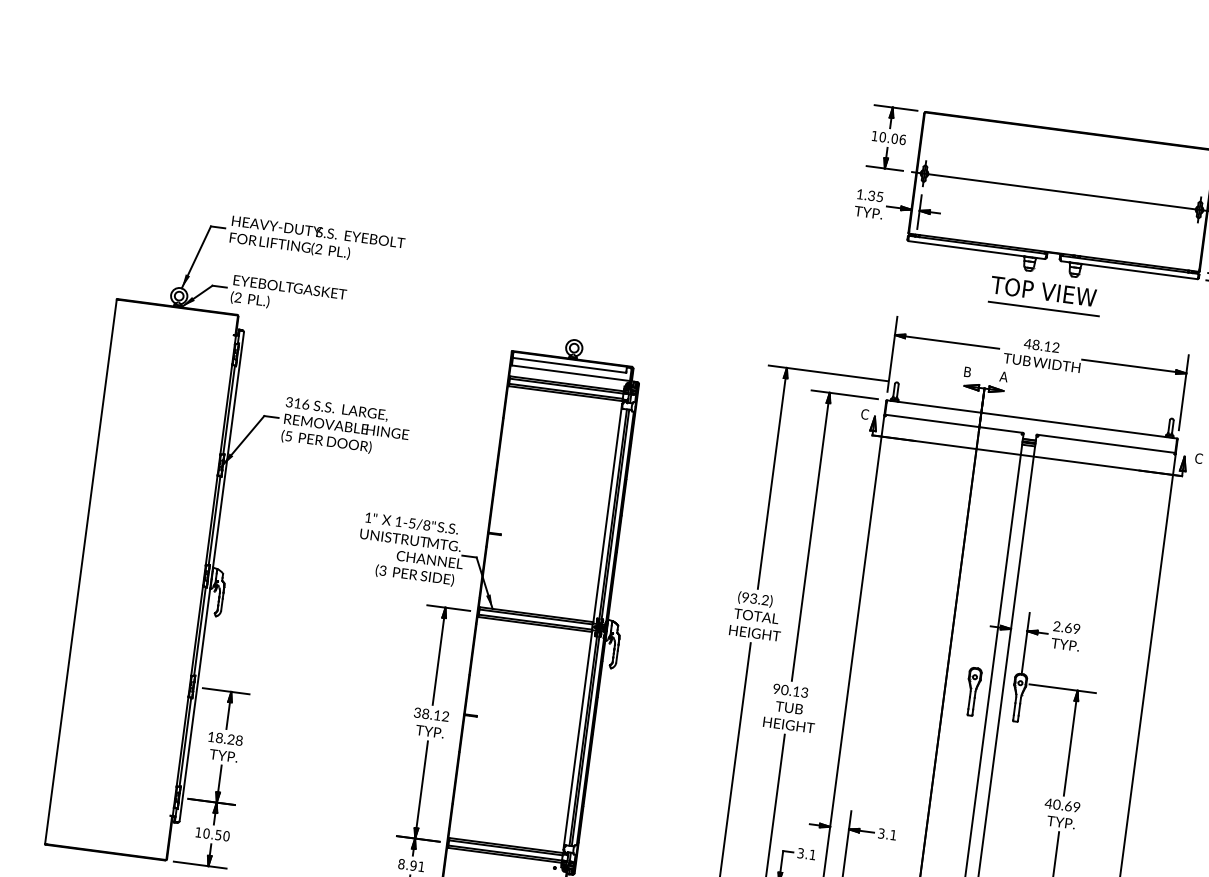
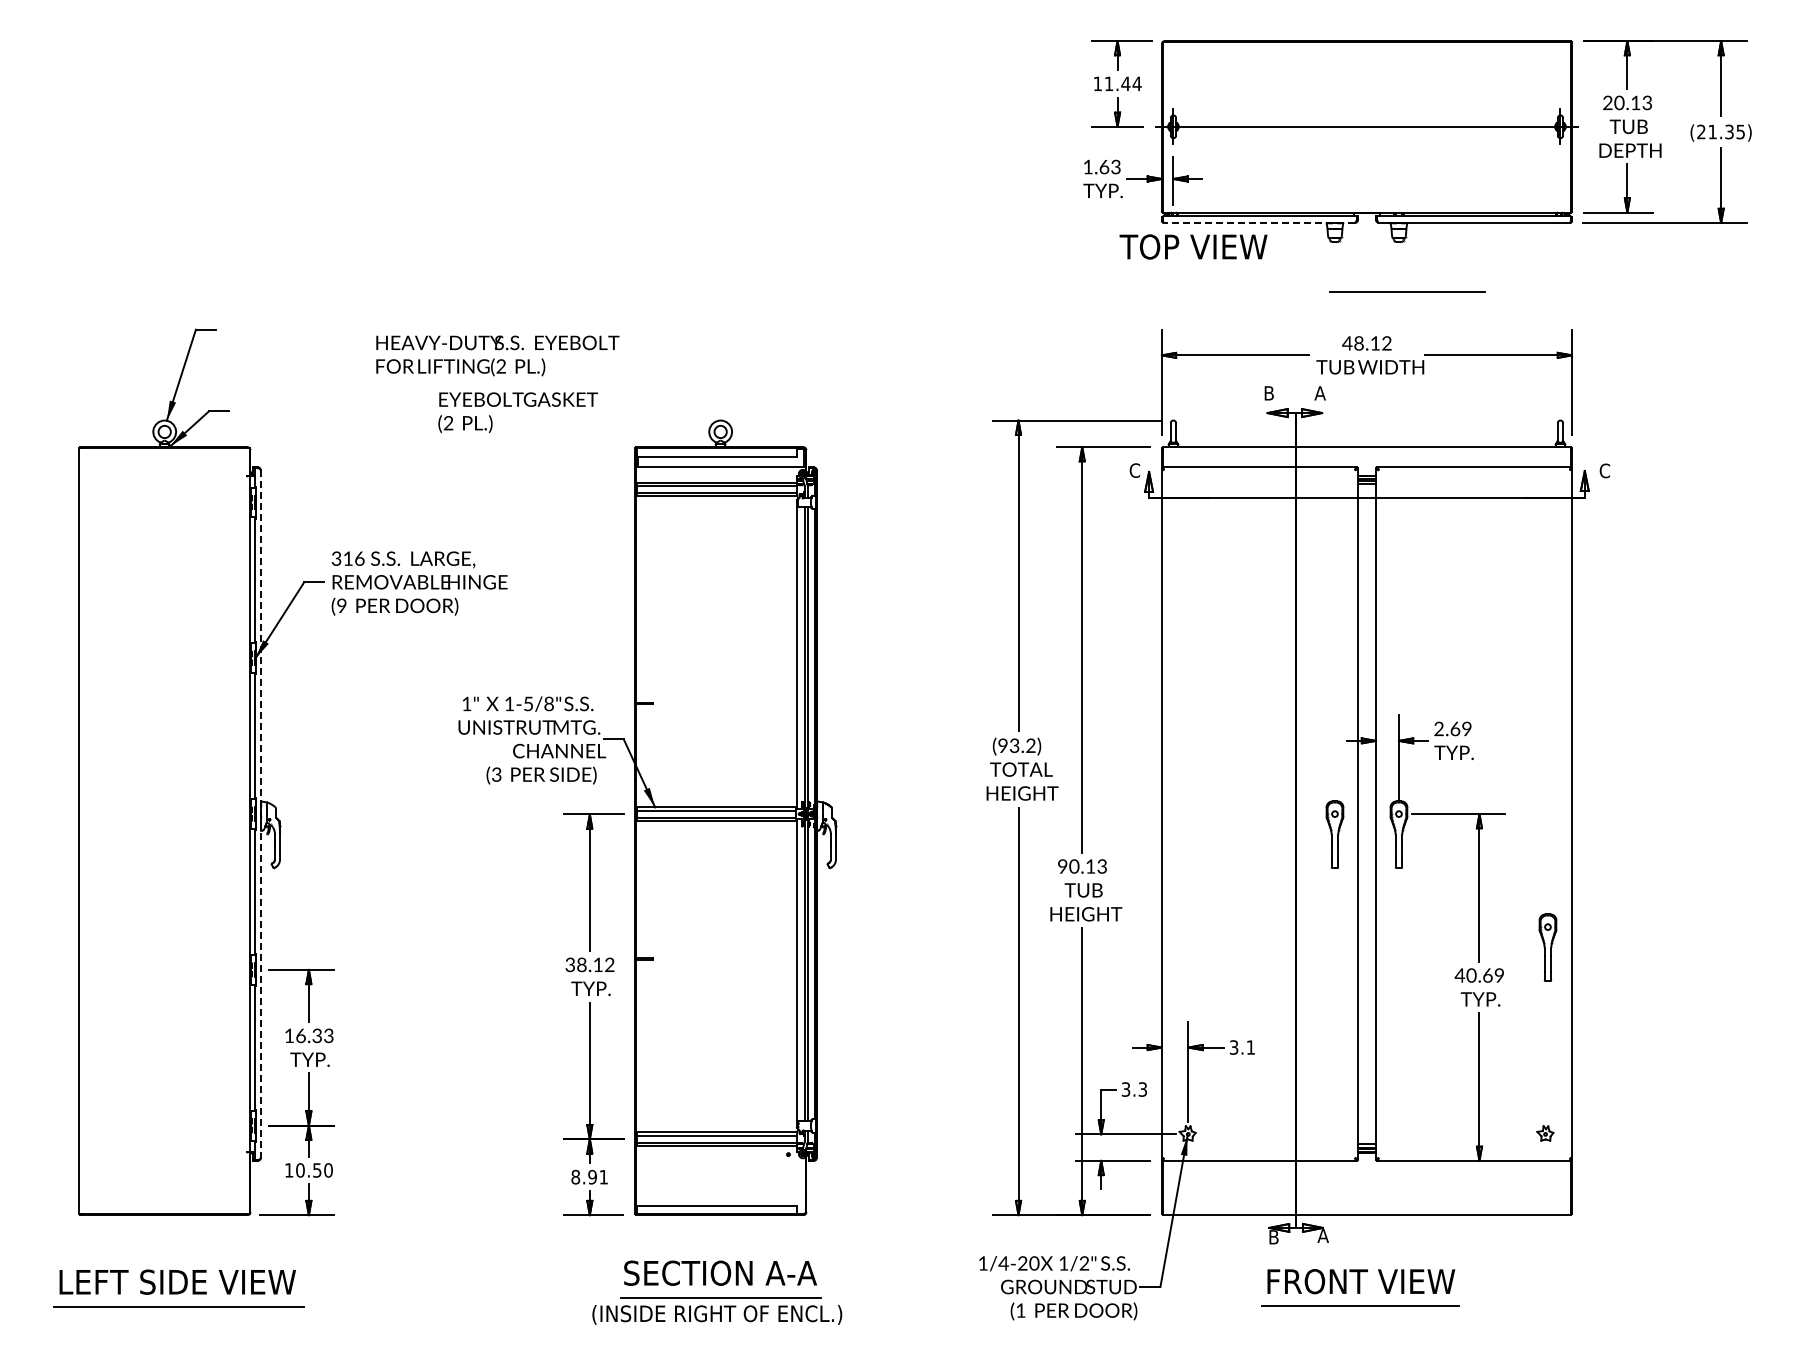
text: (892, 138) -> (1122, 83), 10.06 -> 11.44
text: (875, 195) -> (1109, 166), 1.35 -> 1.63
text: (317, 240) -> (497, 355), moved
line: (975, 250) -> (1258, 223), solid -> dashed
text: (1043, 291) -> (1193, 246), moved
text: (288, 296) -> (517, 412), moved
line: (1044, 308) -> (1407, 291), moved
text: (288, 436) -> (341, 605), (5 -> (9
line: (211, 576) -> (260, 814), solid -> dashed
text: (229, 739) -> (314, 1035), 18.28 -> 16.33
part: (1113, 791) -> (1547, 947), added
text: (812, 854) -> (1142, 1089), 3.1 -> 3.3

